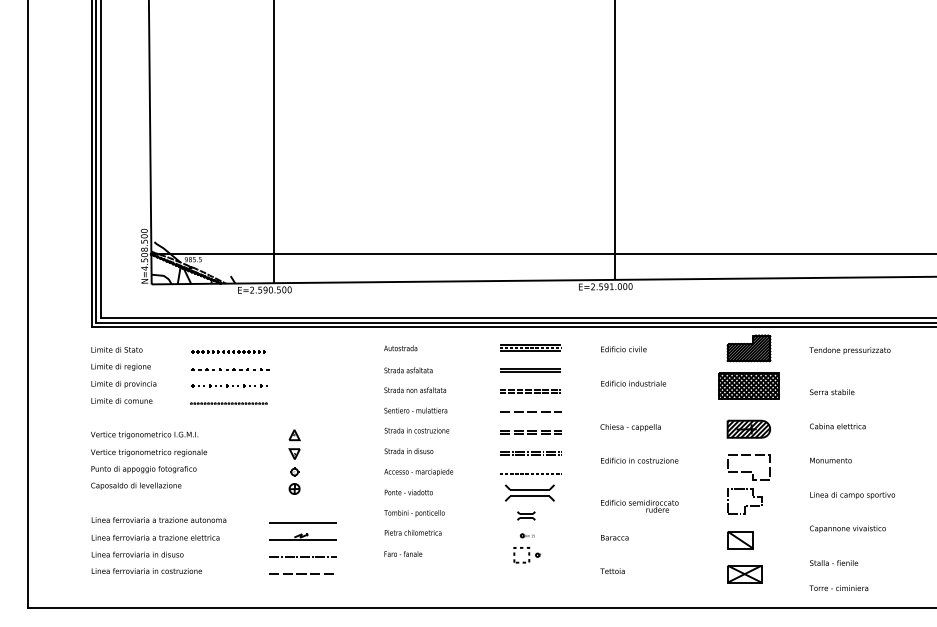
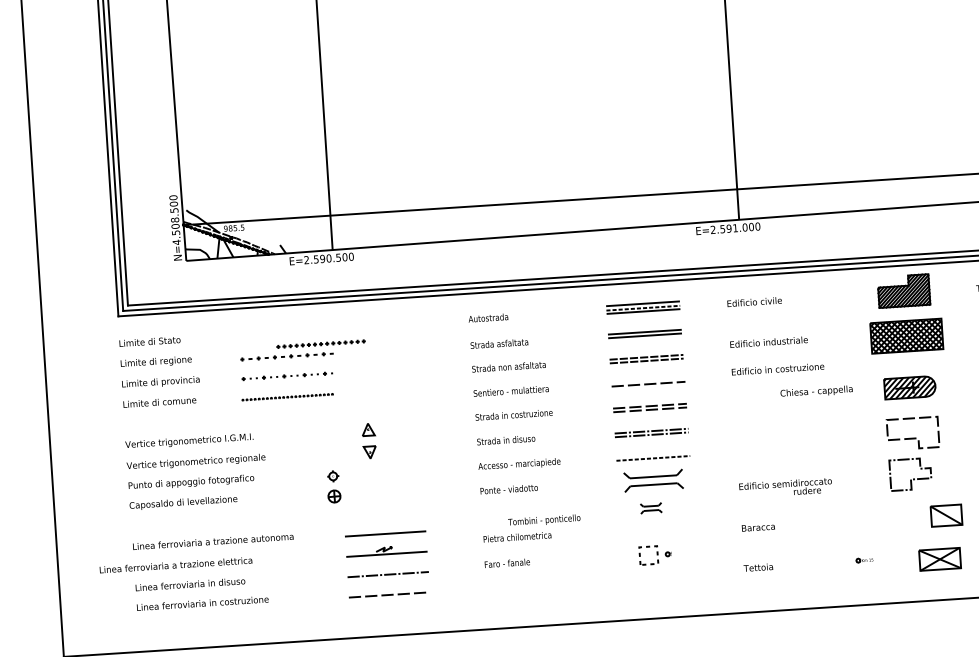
part: (228, 351) -> (320, 343), moved
text: (630, 427) -> (816, 391), moved
text: (639, 460) -> (777, 368), moved
part: (294, 480) -> (333, 486), moved
text: (414, 513) -> (544, 520), moved
part: (526, 535) -> (863, 559), moved
text: (155, 537) -> (175, 564), moved
part: (740, 540) -> (946, 516), moved
part: (744, 574) -> (939, 559), moved

